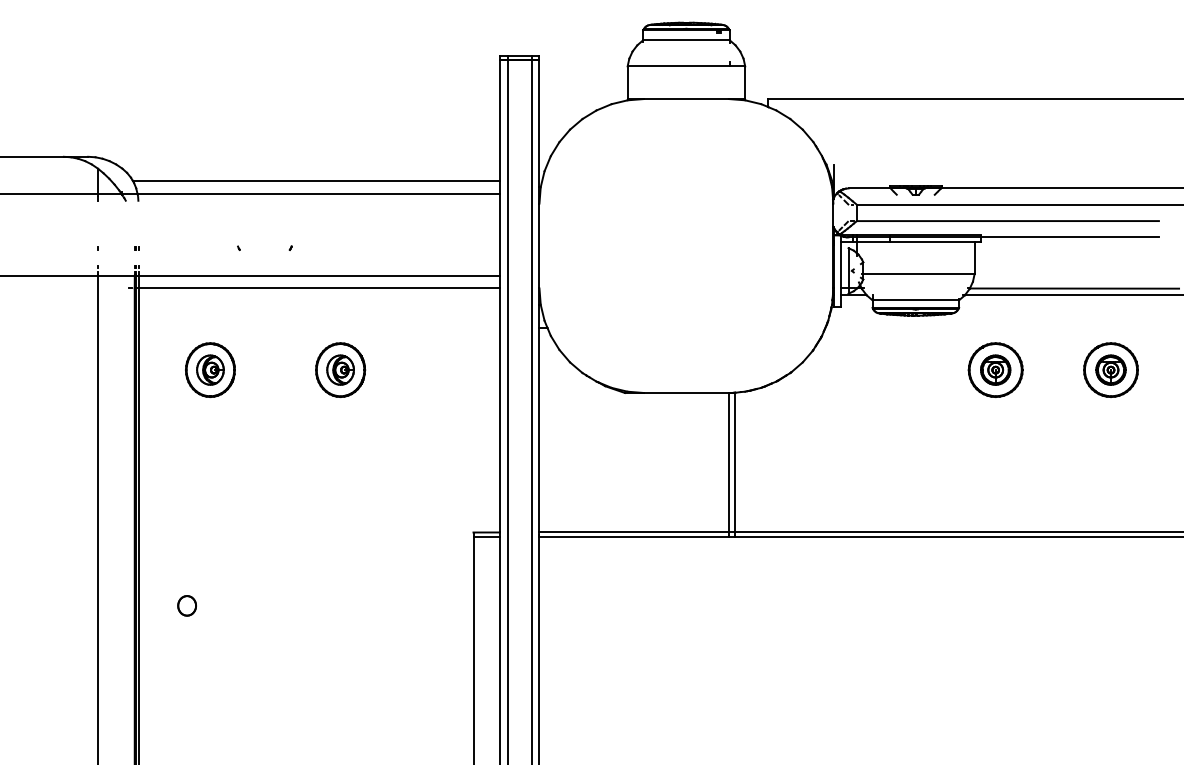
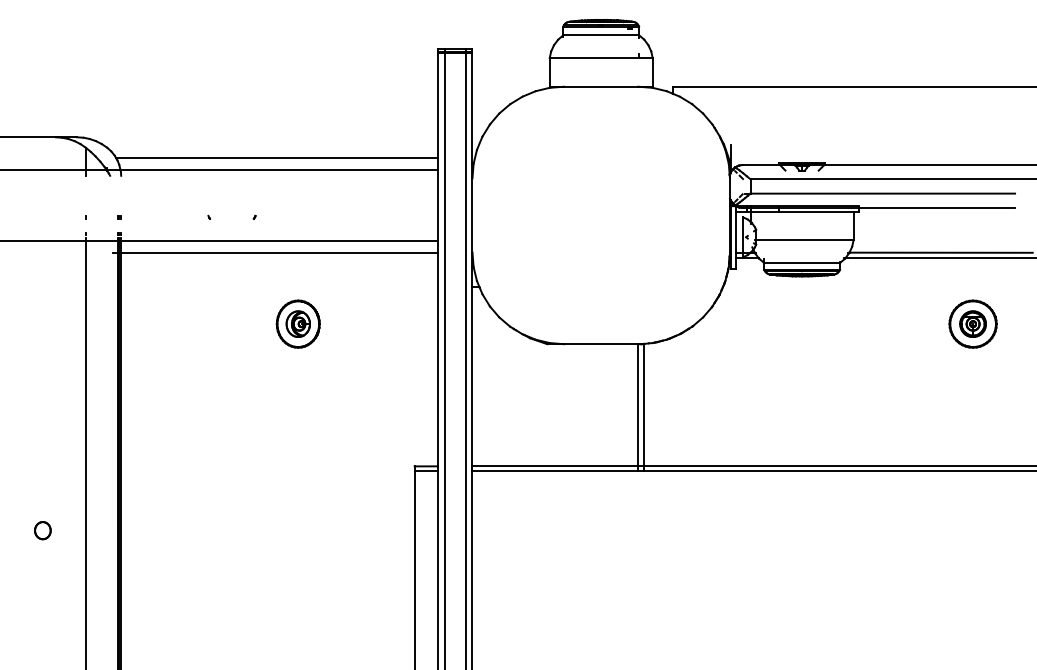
part: (209, 369) -> (183, 323), removed
part: (995, 369) -> (871, 323), removed
part: (186, 605) -> (42, 530), moved

